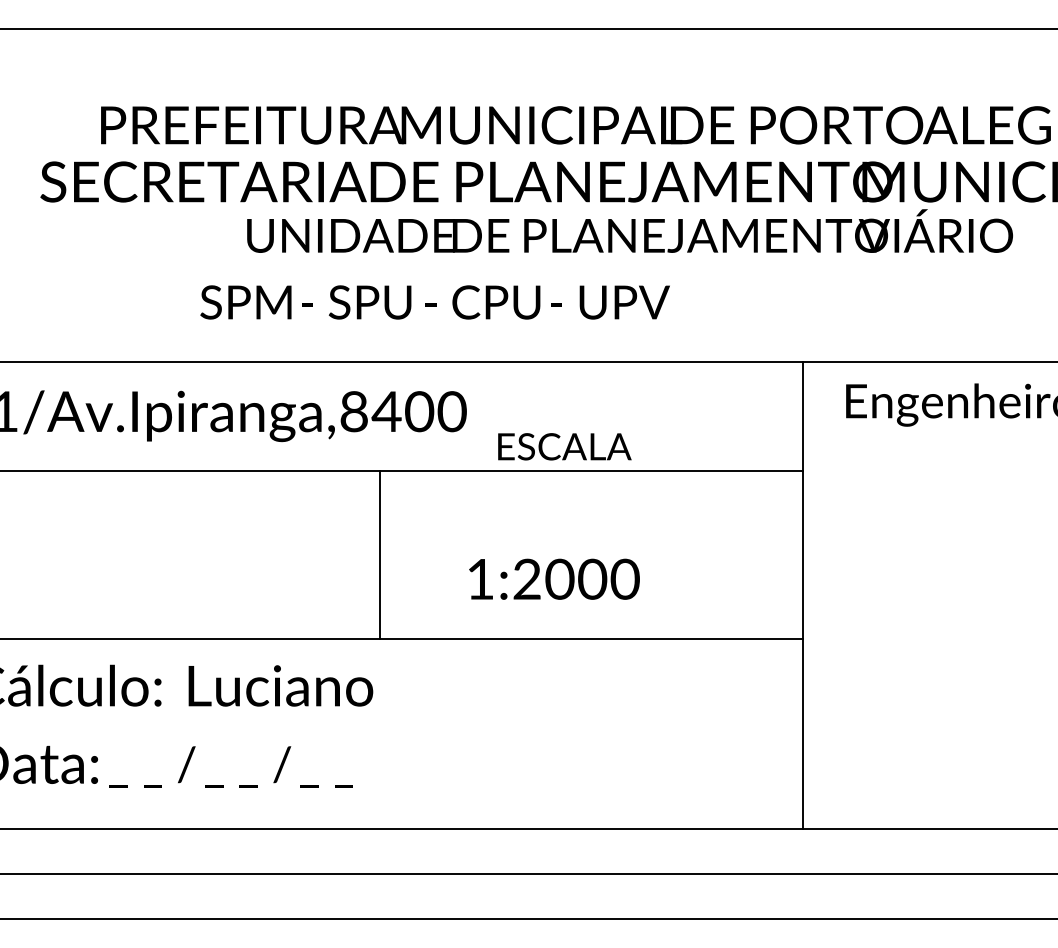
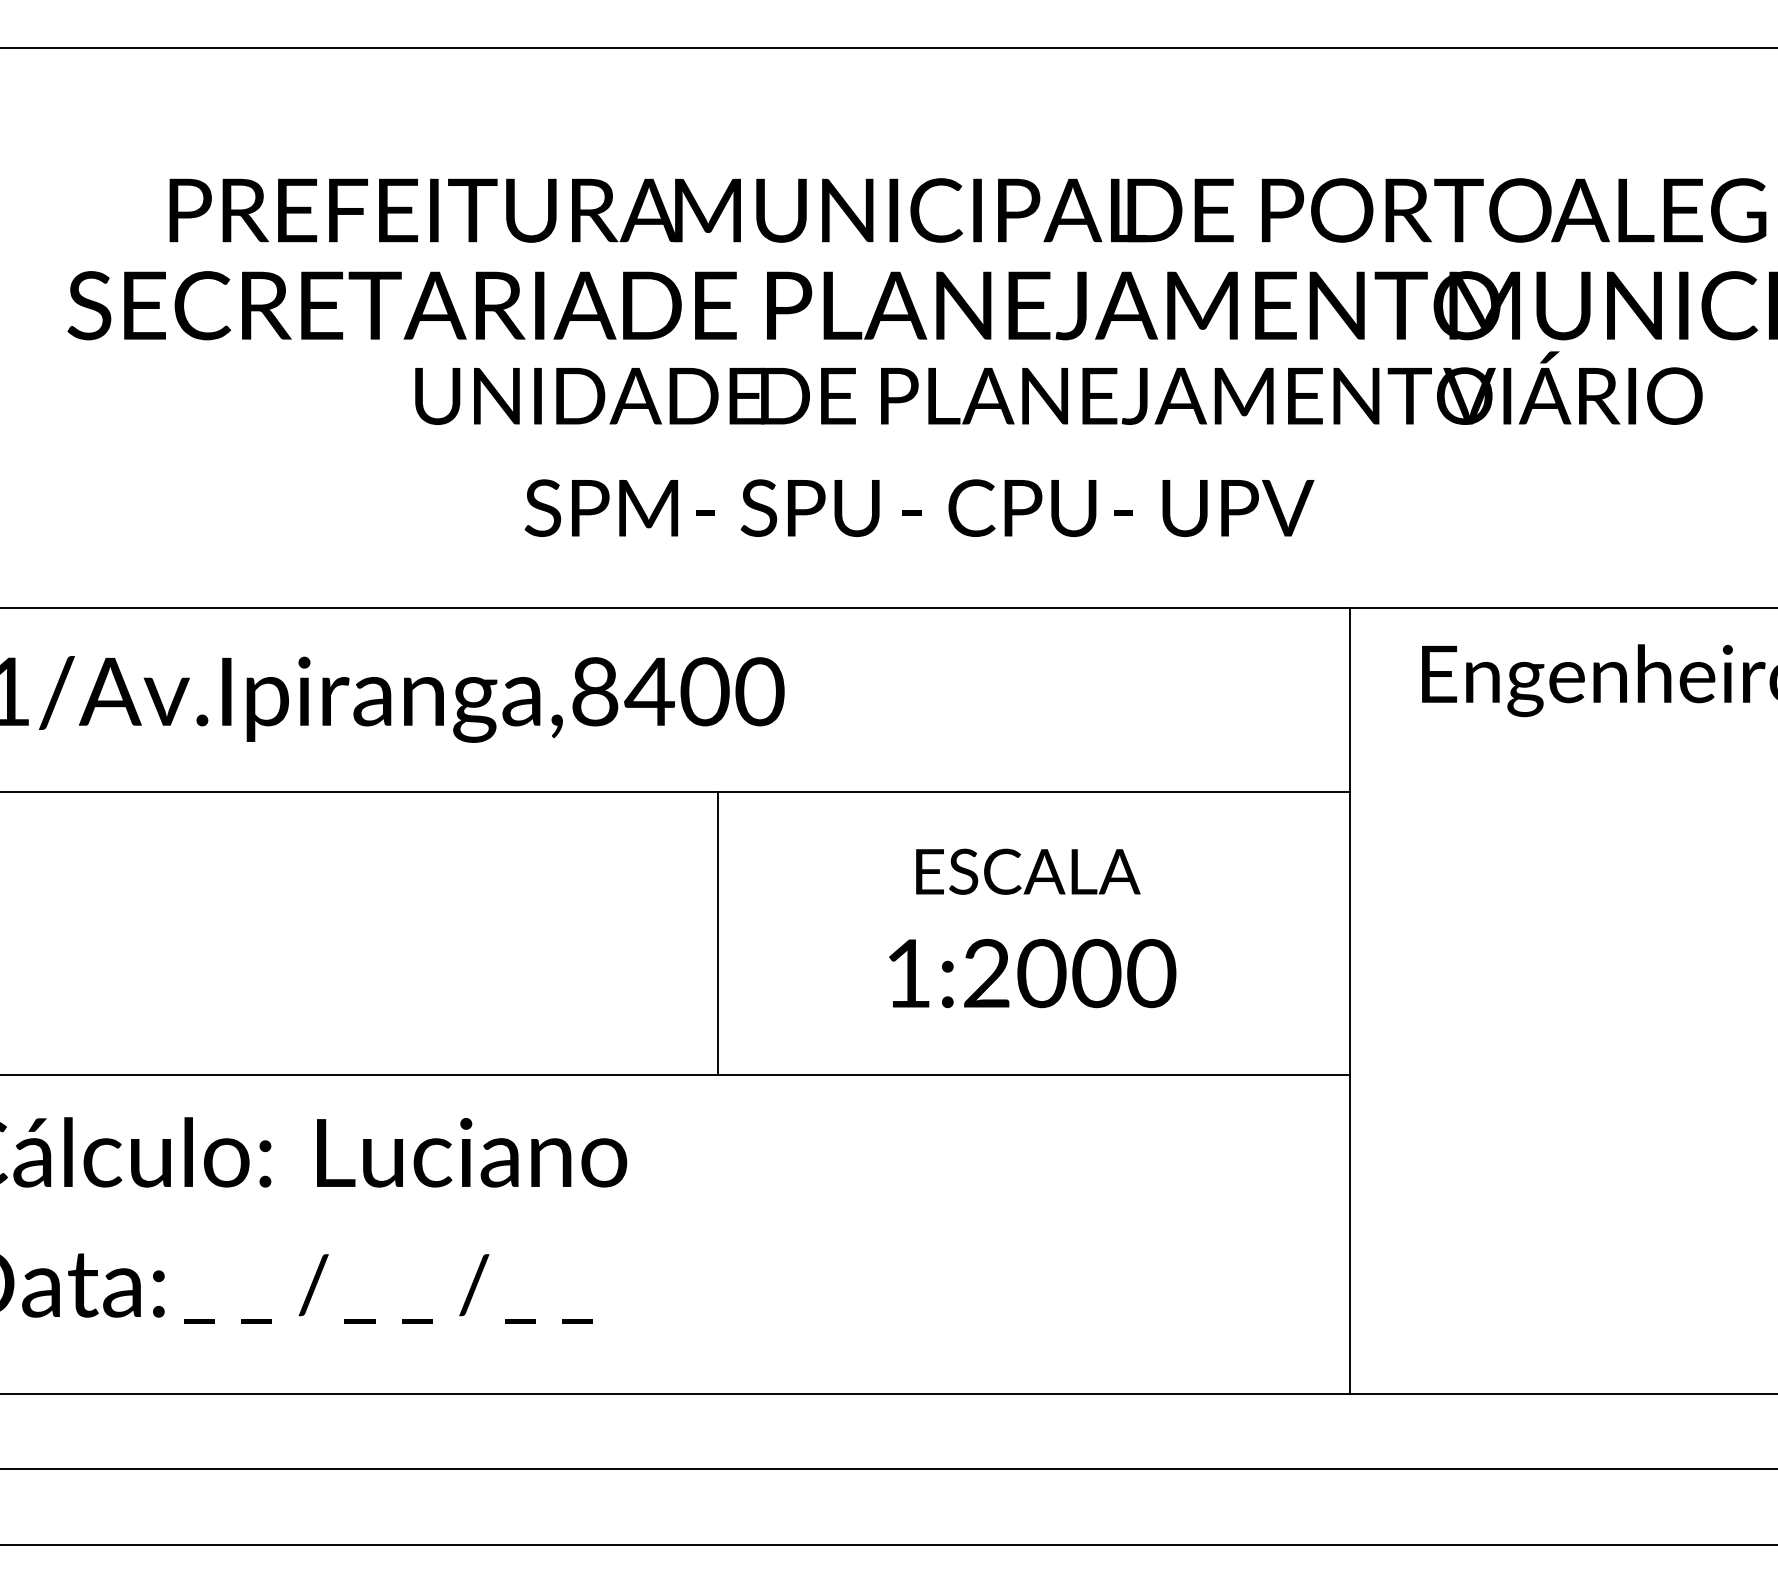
text: (434, 302) -> (918, 508), moved
text: (564, 446) -> (1027, 871), moved
line: (379, 555) -> (718, 933), moved
text: (554, 578) -> (1032, 972), moved

